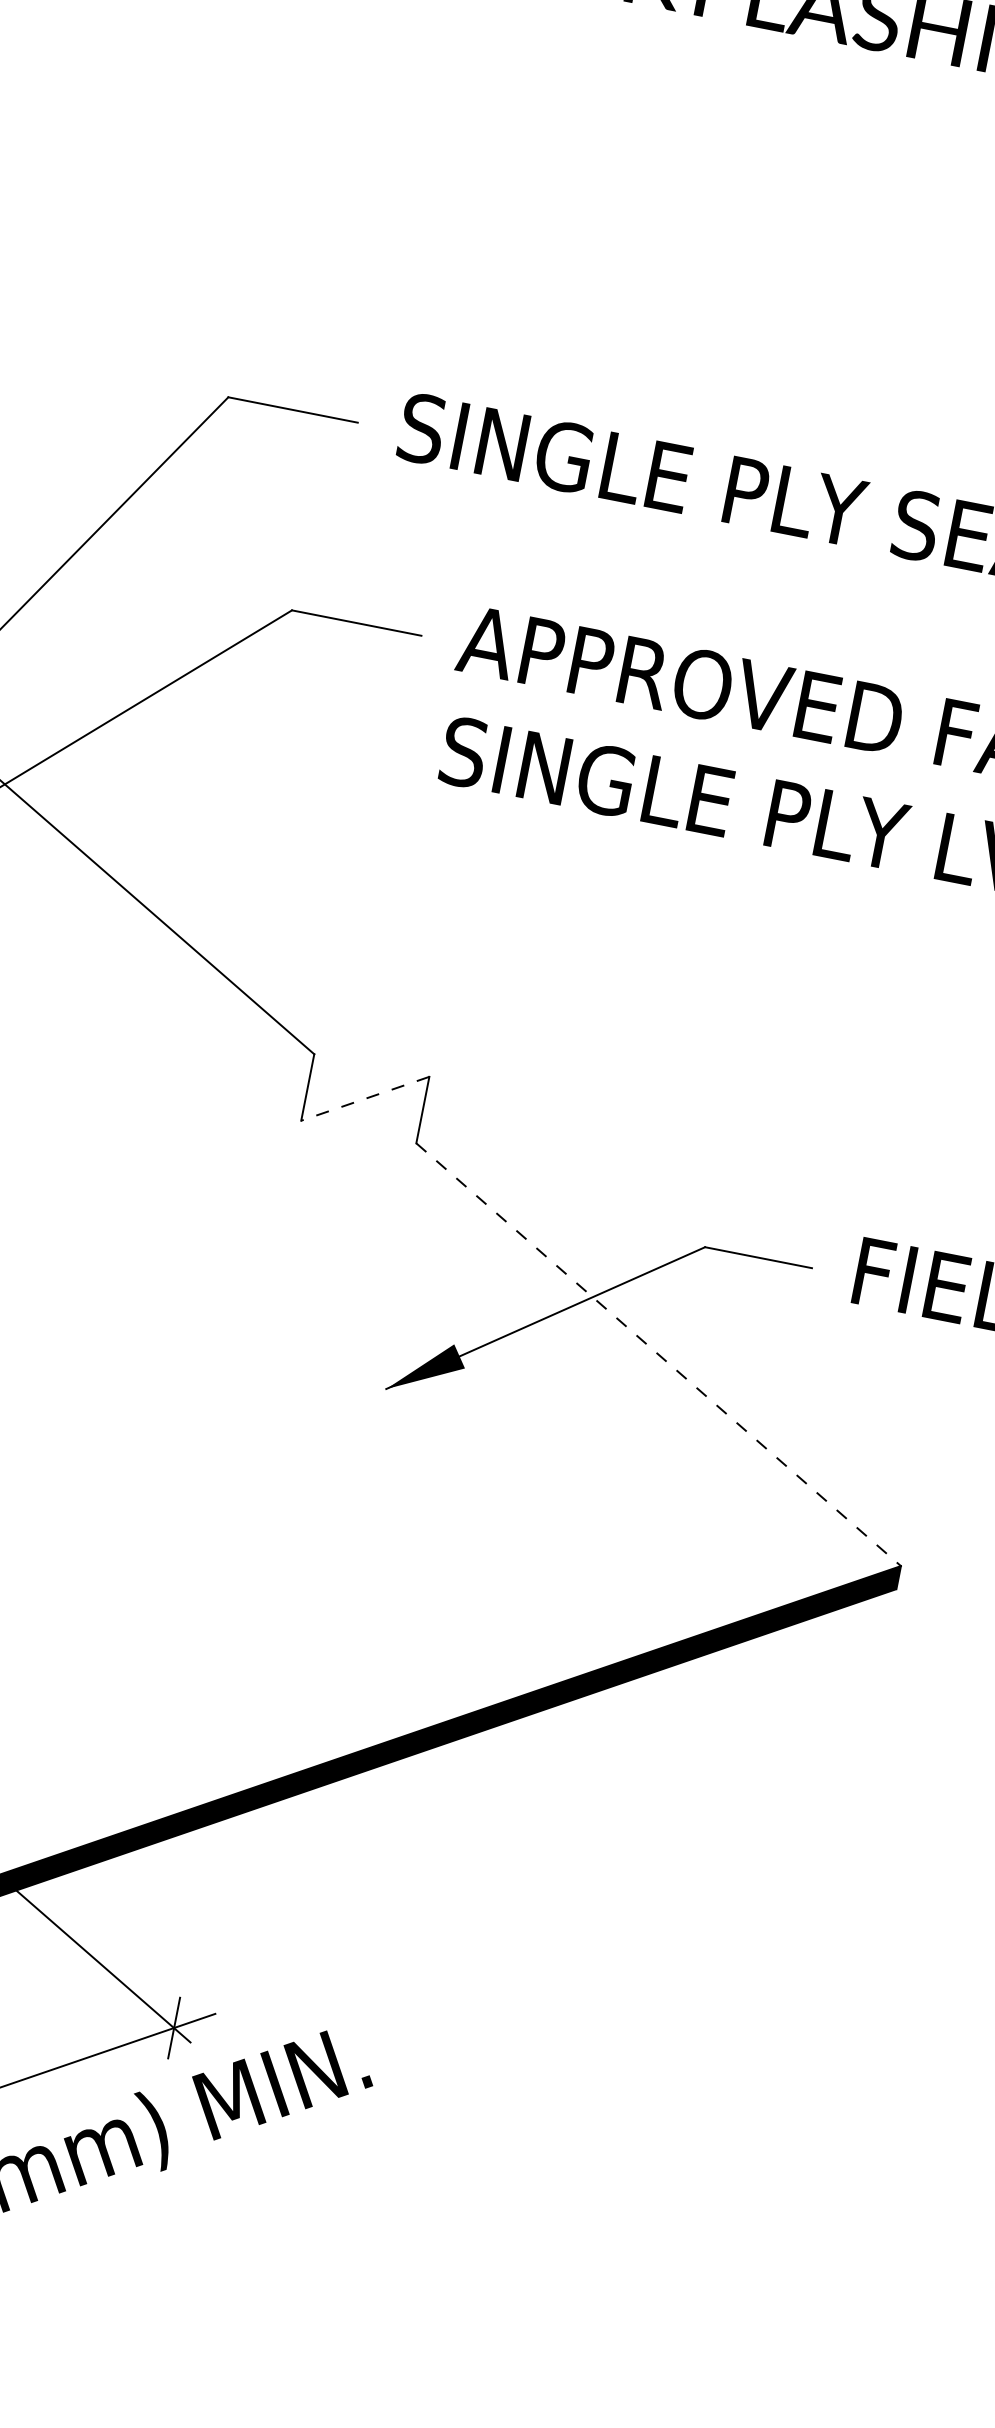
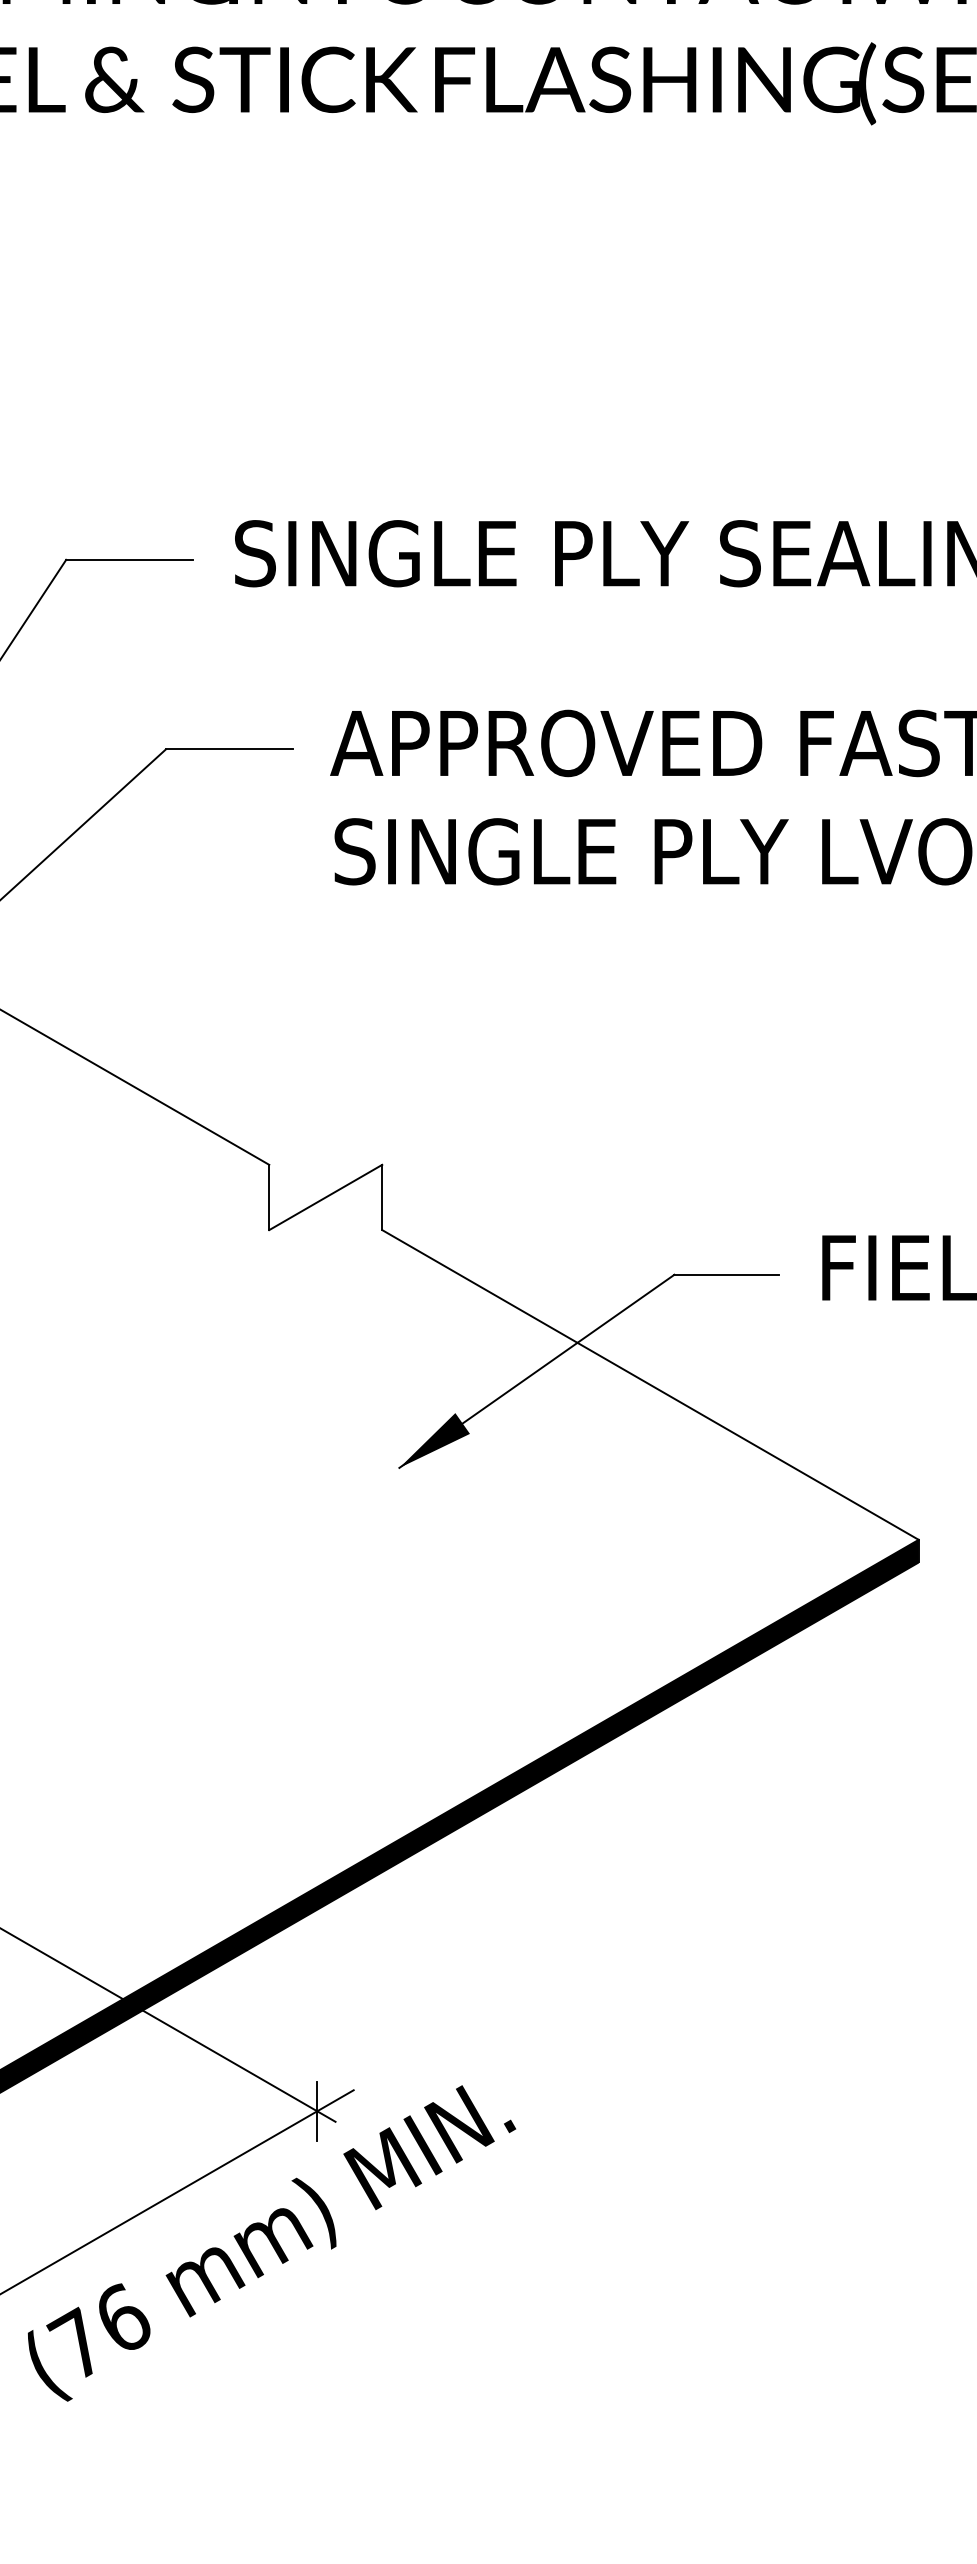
line: (365, 1098) -> (325, 1197), dashed -> solid
line: (658, 1354) -> (650, 1384), dashed -> solid

